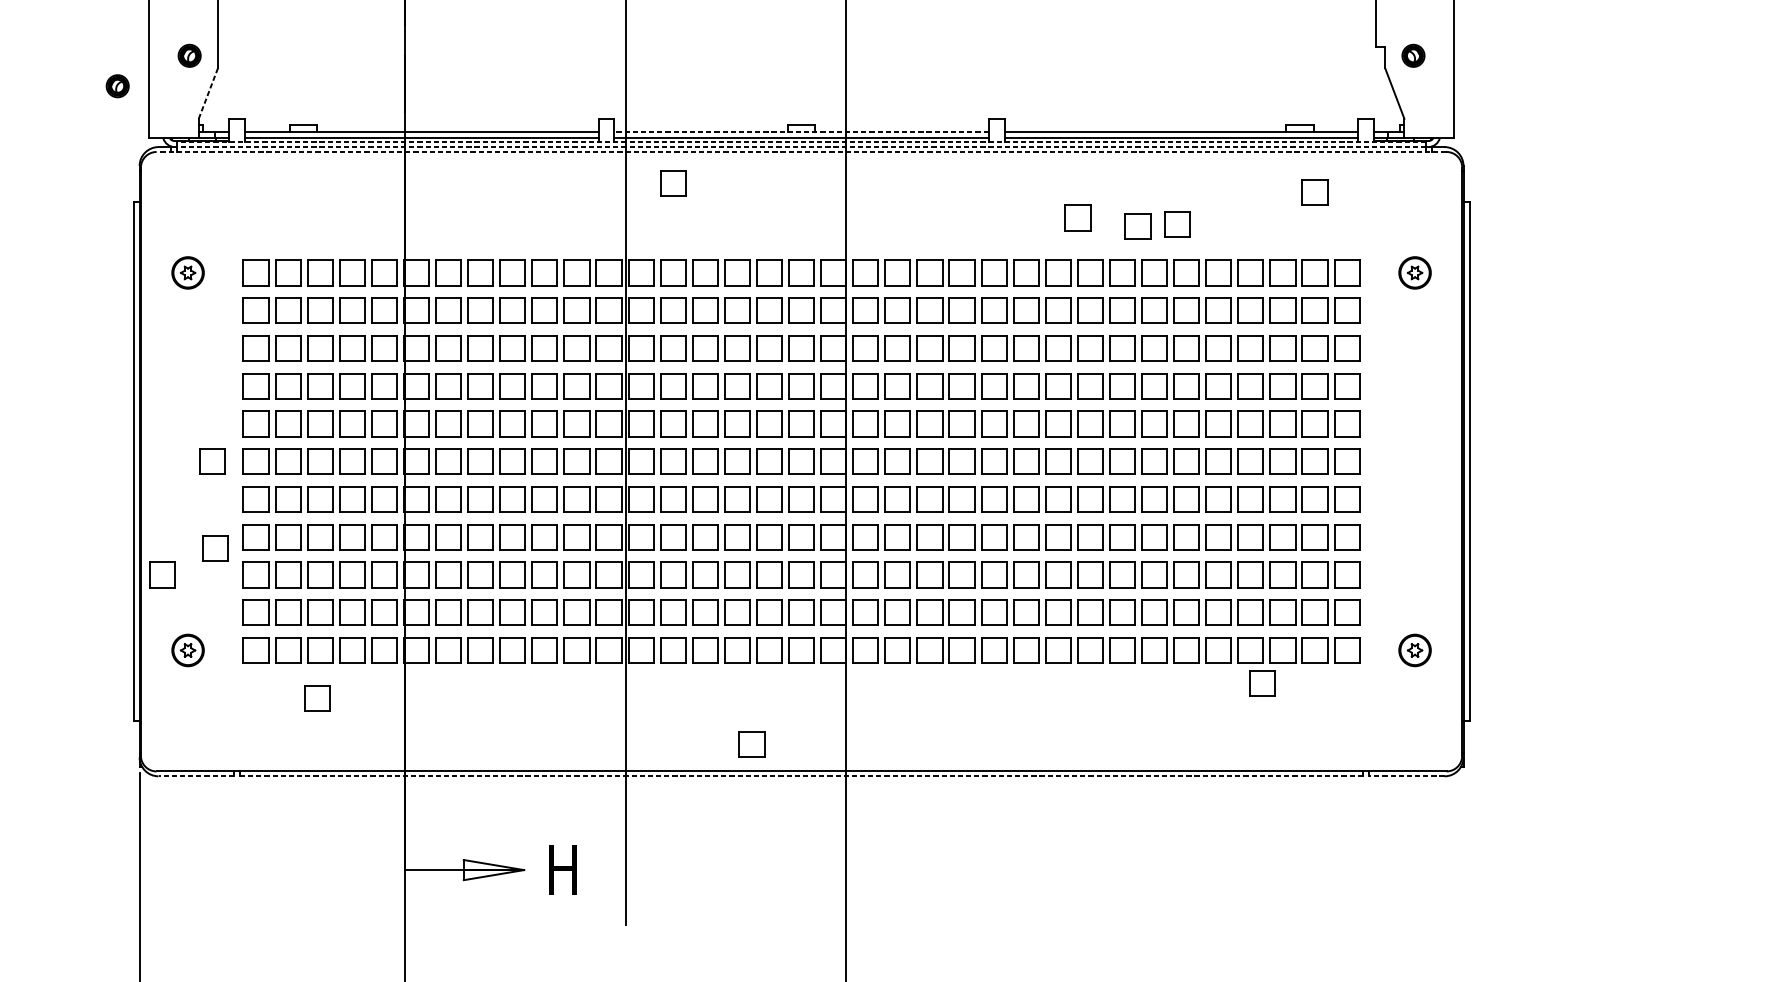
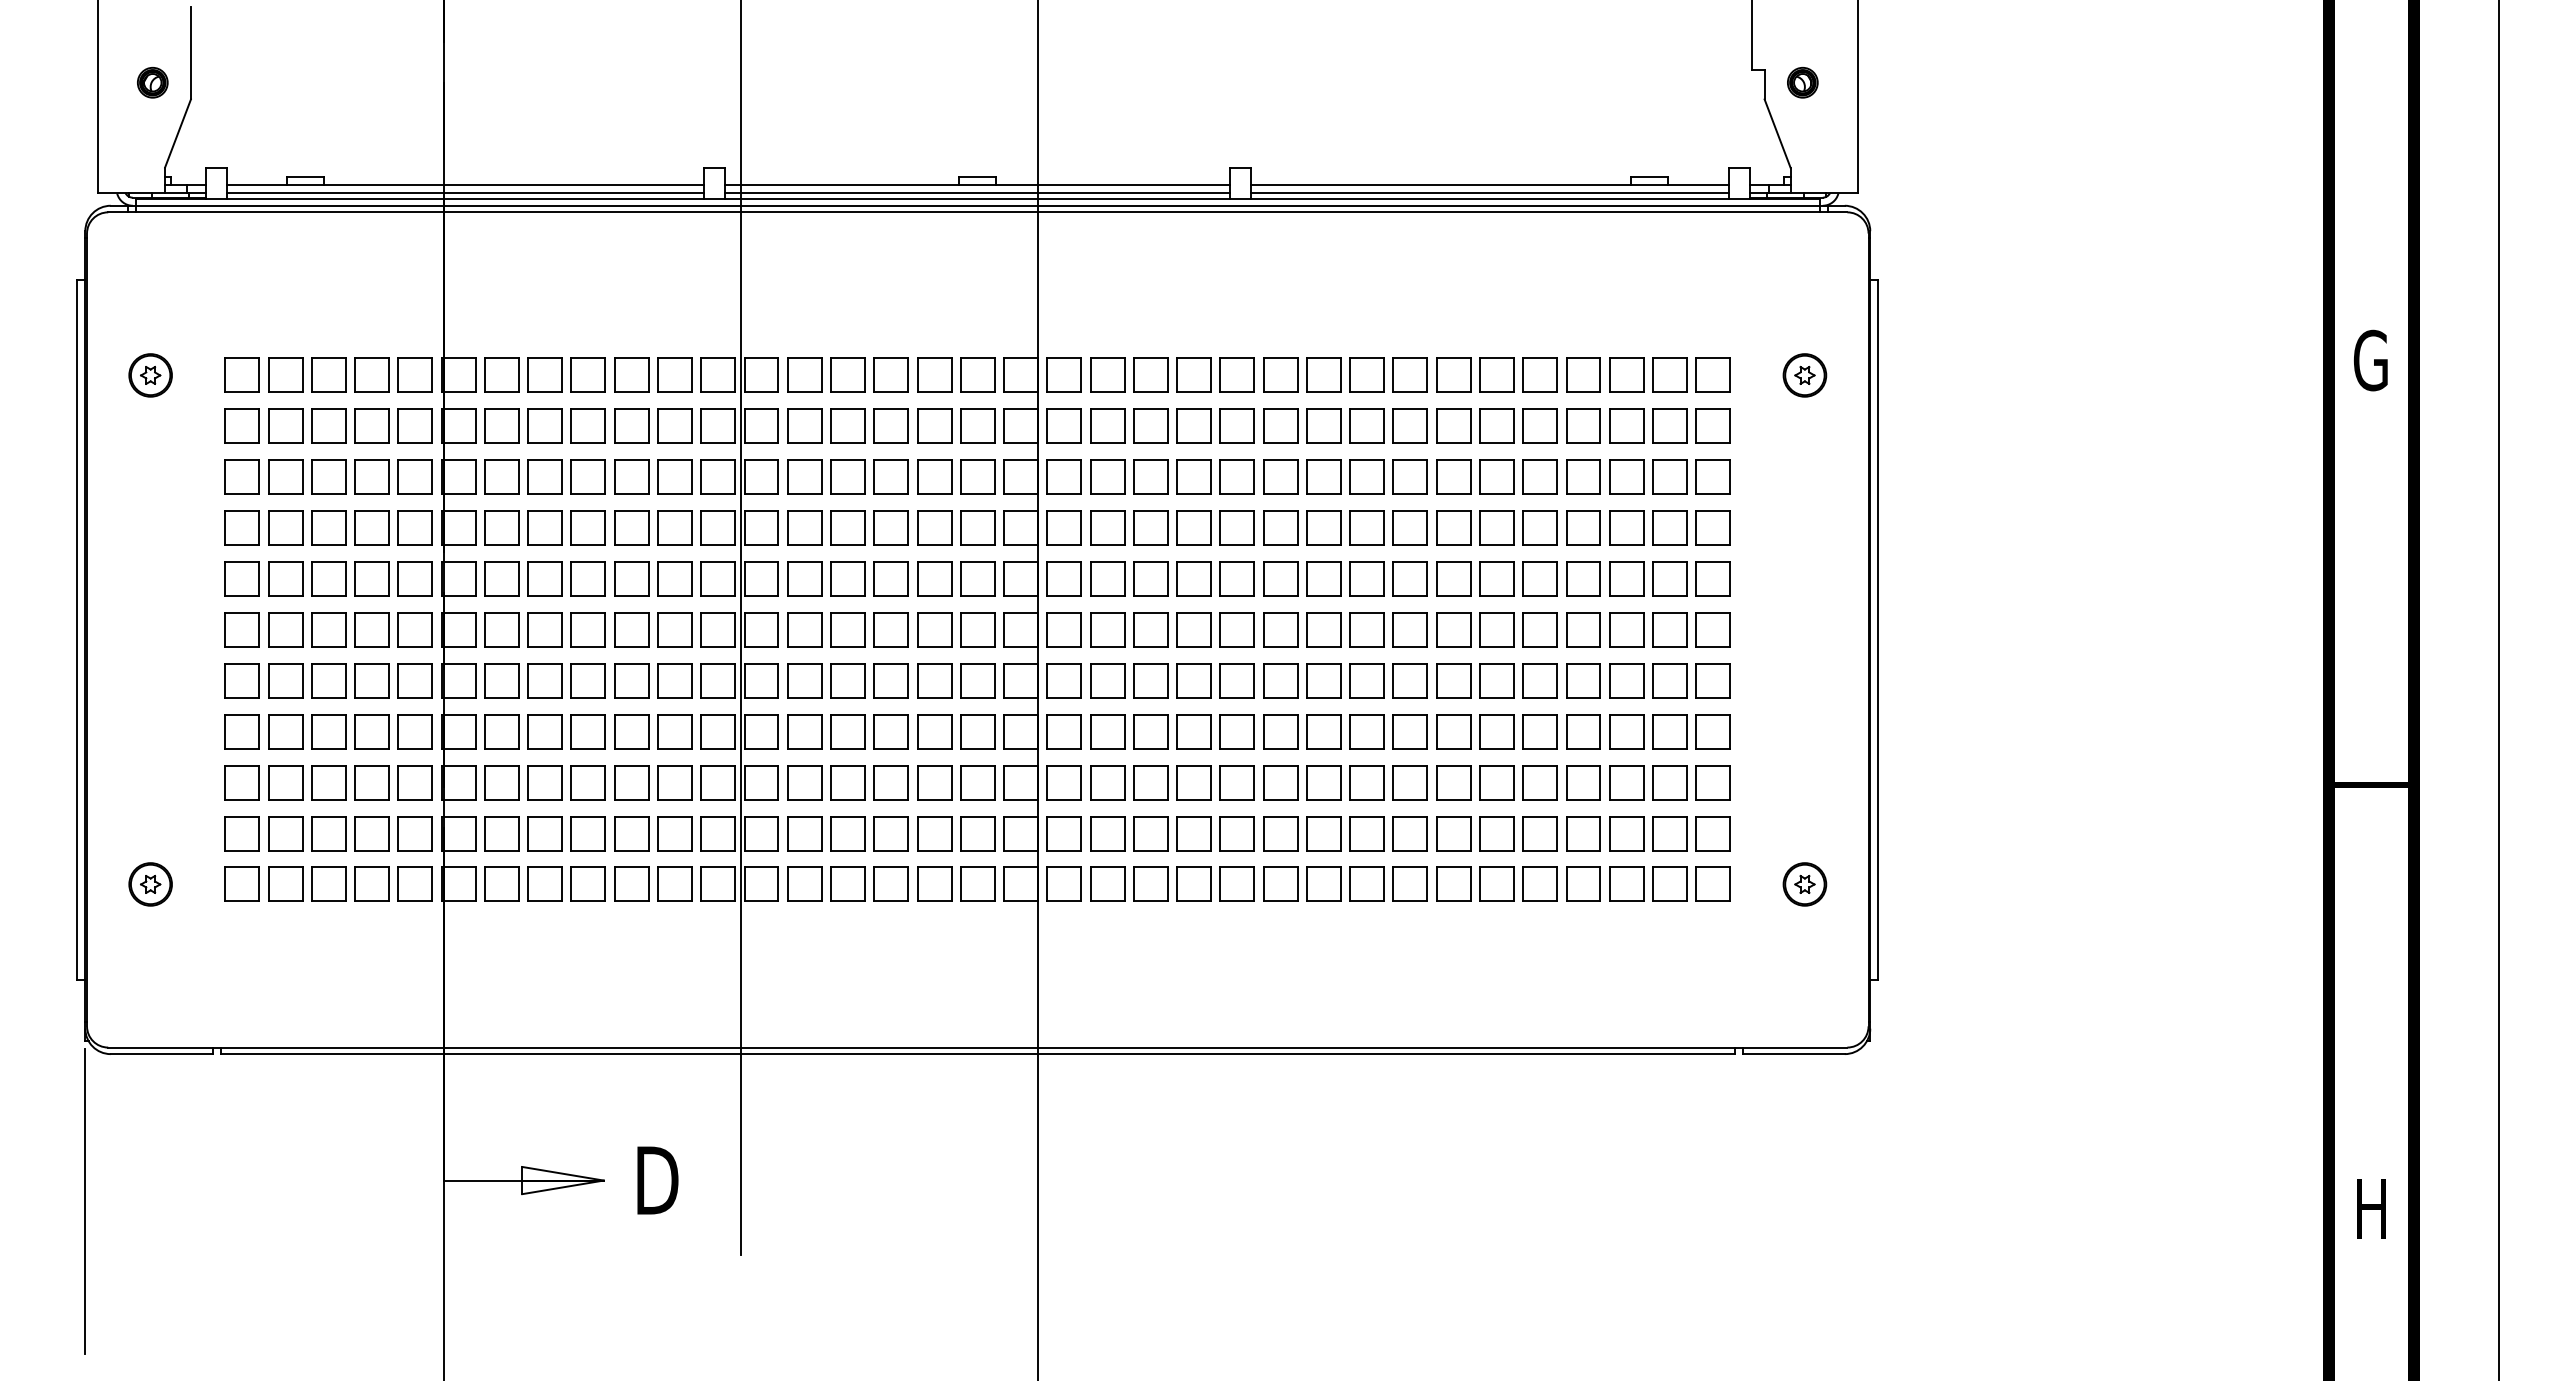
part: (117, 86) -> (55, 123), removed
line: (208, 94) -> (177, 134), dashed -> solid
line: (801, 131) -> (977, 184), dashed -> solid
line: (801, 142) -> (977, 199), dashed -> solid
line: (801, 146) -> (977, 205), dashed -> solid
line: (801, 152) -> (977, 212), dashed -> solid
part: (673, 182) -> (804, 253), removed
part: (1314, 191) -> (1669, 265), removed
part: (1077, 217) -> (1349, 300), removed
part: (1177, 224) -> (1484, 309), removed
part: (1137, 225) -> (1430, 311), removed
part: (212, 461) -> (183, 629), removed
part: (215, 548) -> (187, 746), removed
part: (162, 574) -> (115, 782), removed
part: (1261, 682) -> (1598, 927), removed
part: (317, 697) -> (324, 948), removed
part: (751, 743) -> (910, 1010), removed
line: (196, 776) -> (161, 1054), dashed -> solid
line: (801, 776) -> (977, 1054), dashed -> solid
line: (1406, 776) -> (1793, 1054), dashed -> solid
text: (564, 870) -> (657, 1180), H -> D

